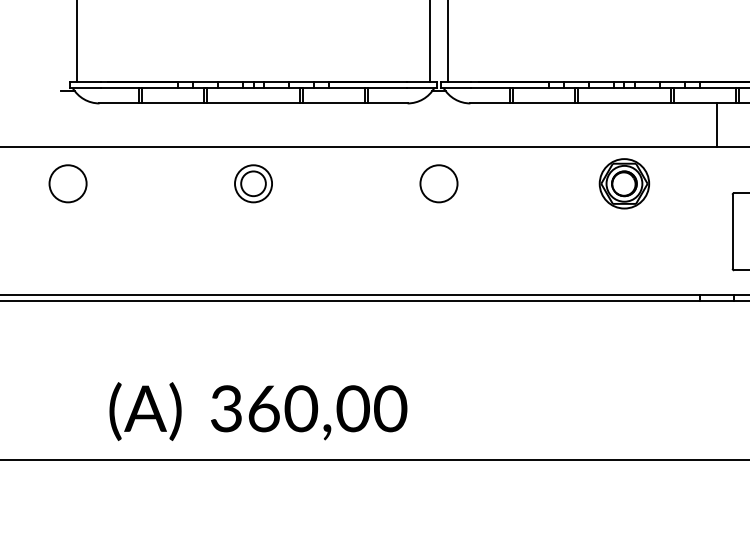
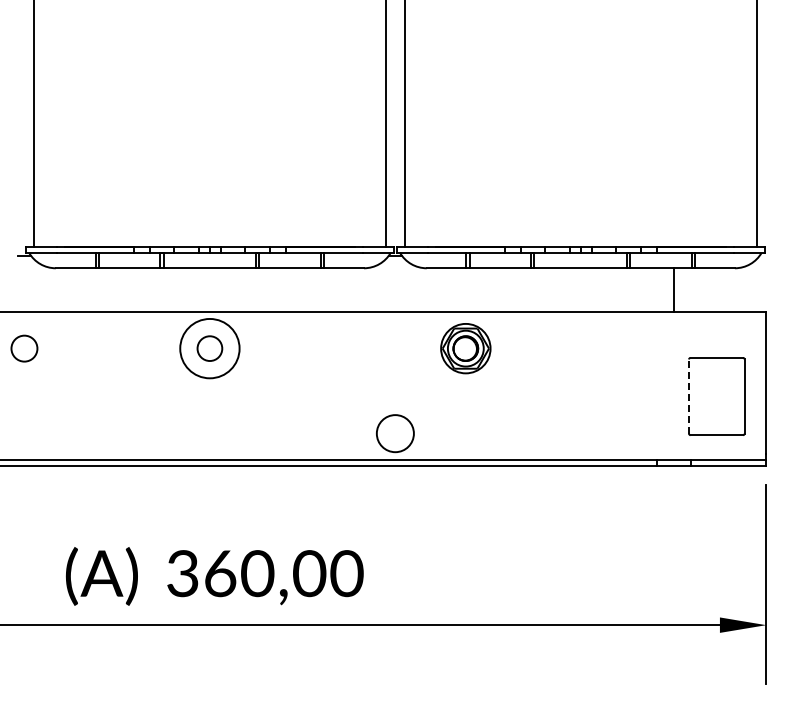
circle: (68, 183) -> (24, 348), size x0.7
circle: (253, 183) -> (209, 348), size x1.6
circle: (439, 183) -> (395, 433), moved
part: (624, 183) -> (465, 348), moved
line: (733, 231) -> (689, 396), solid -> dashed

